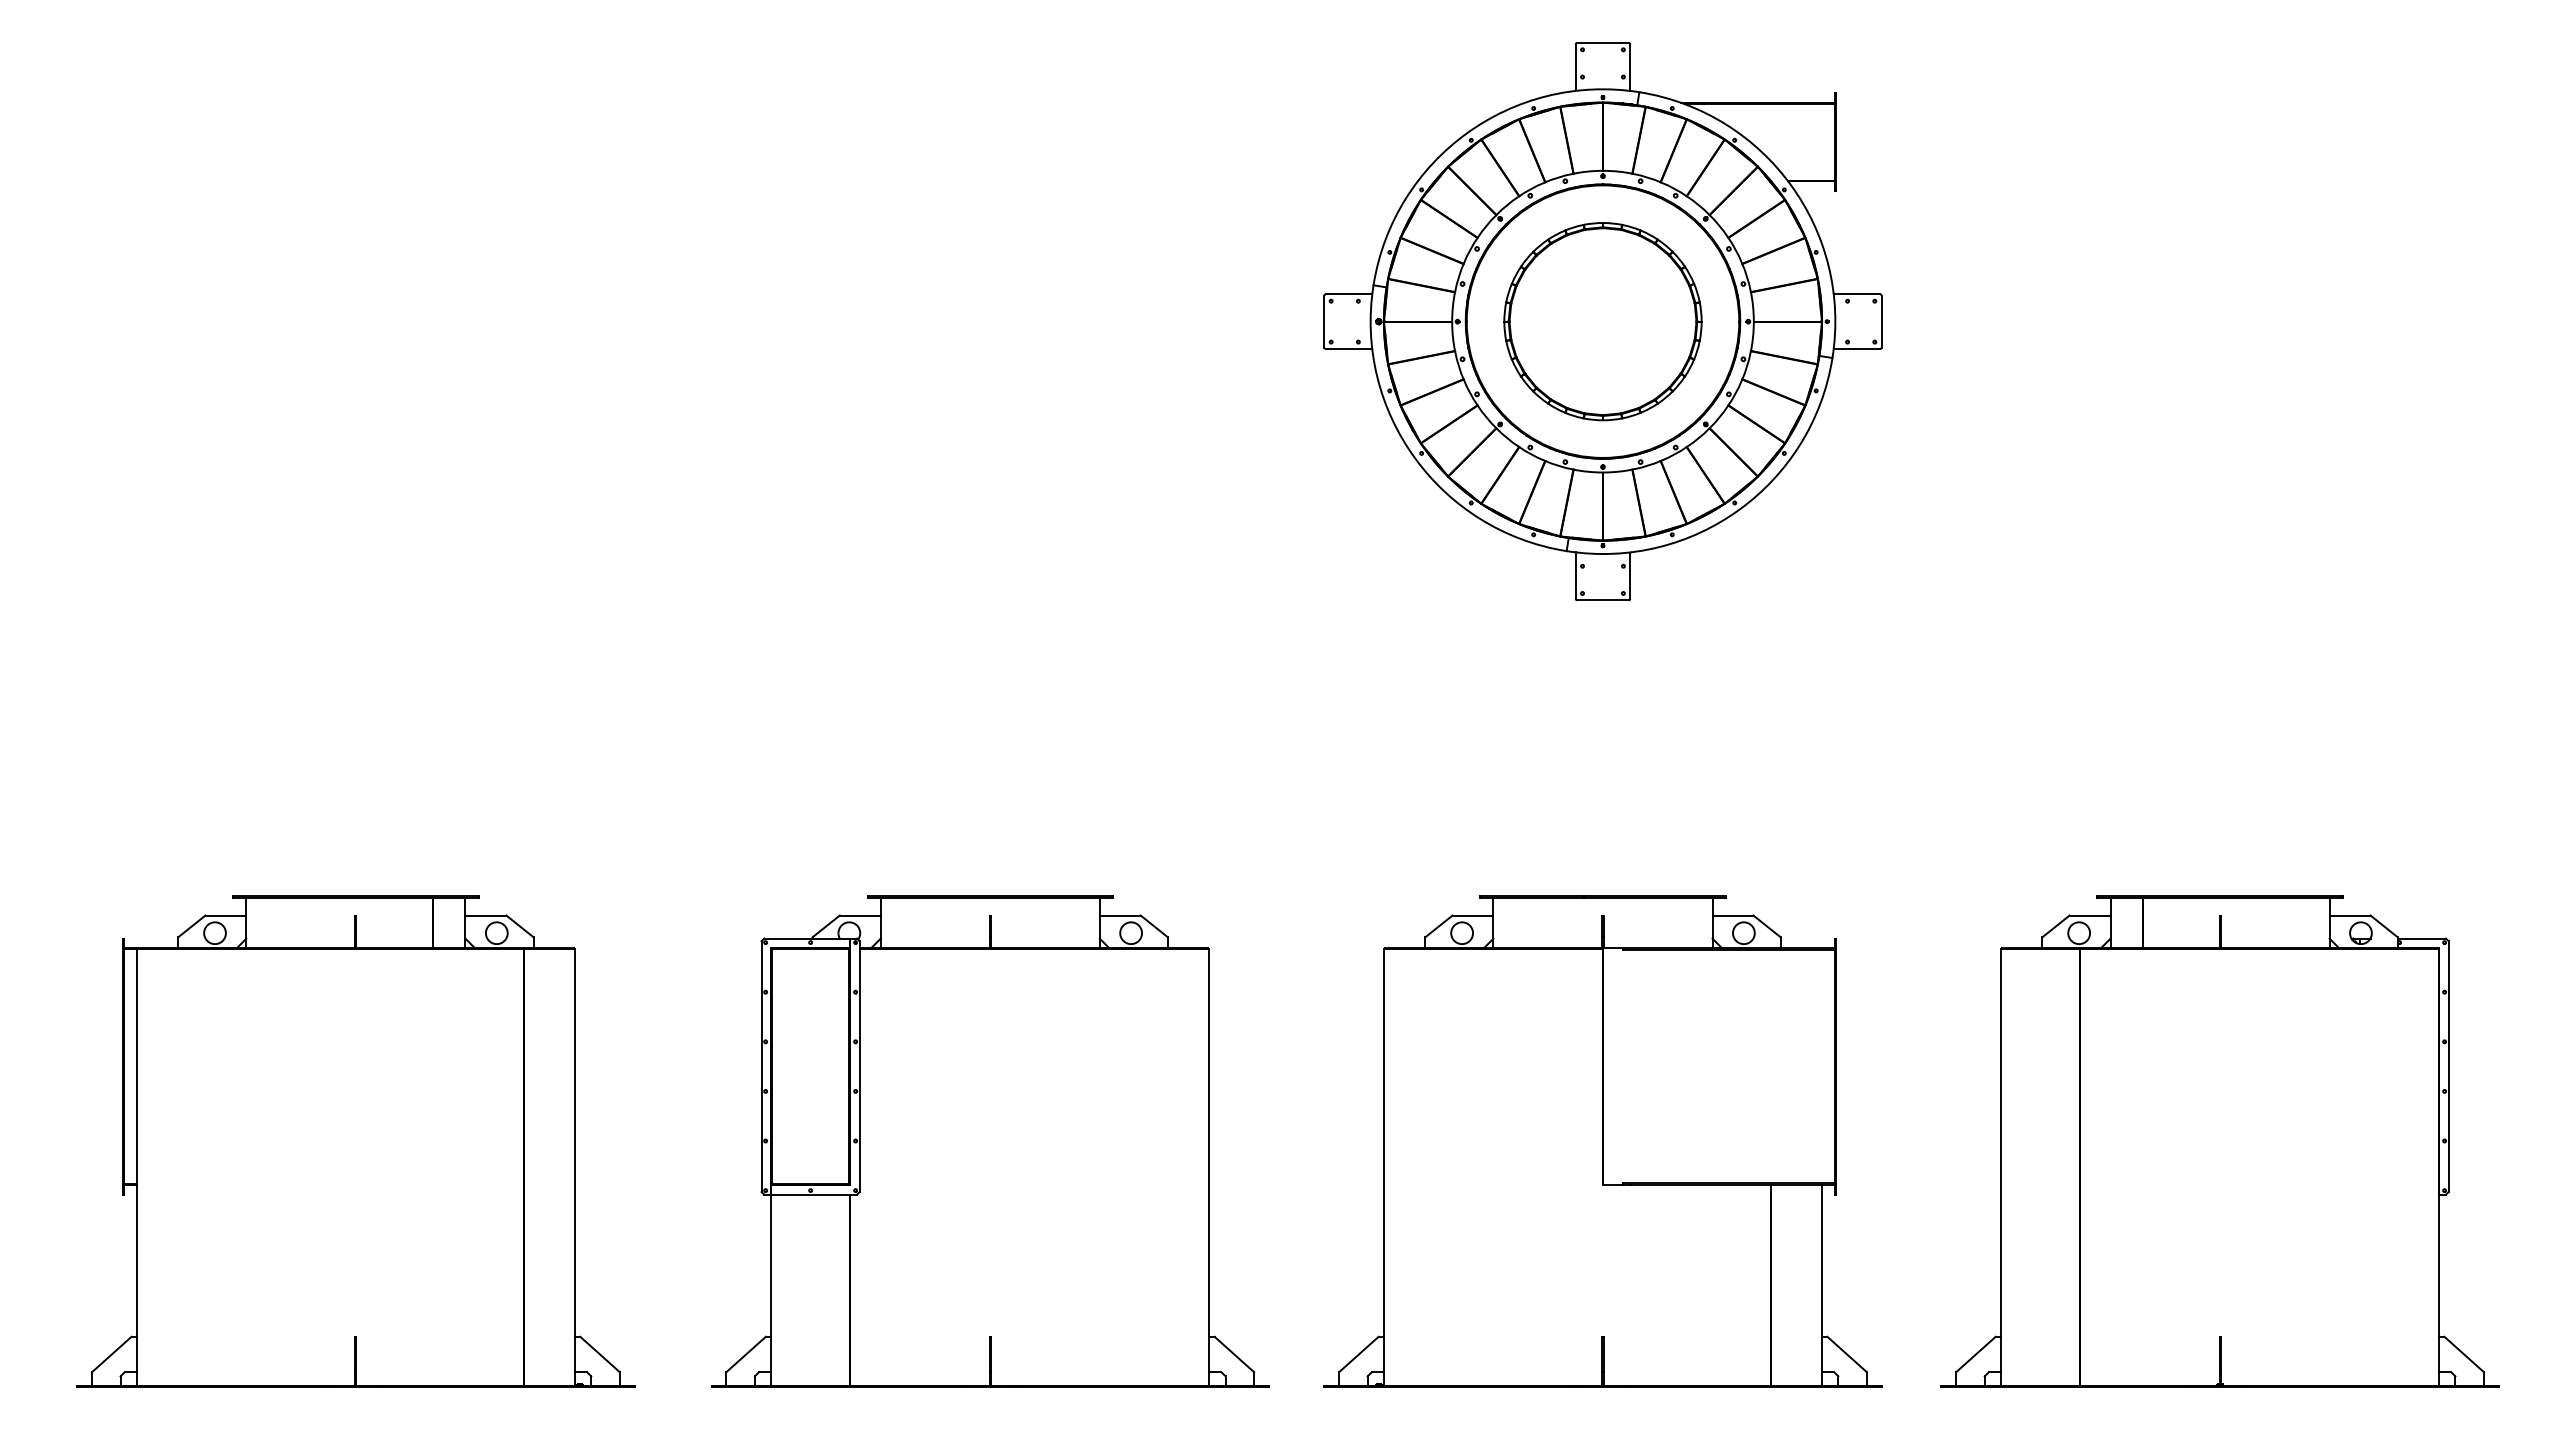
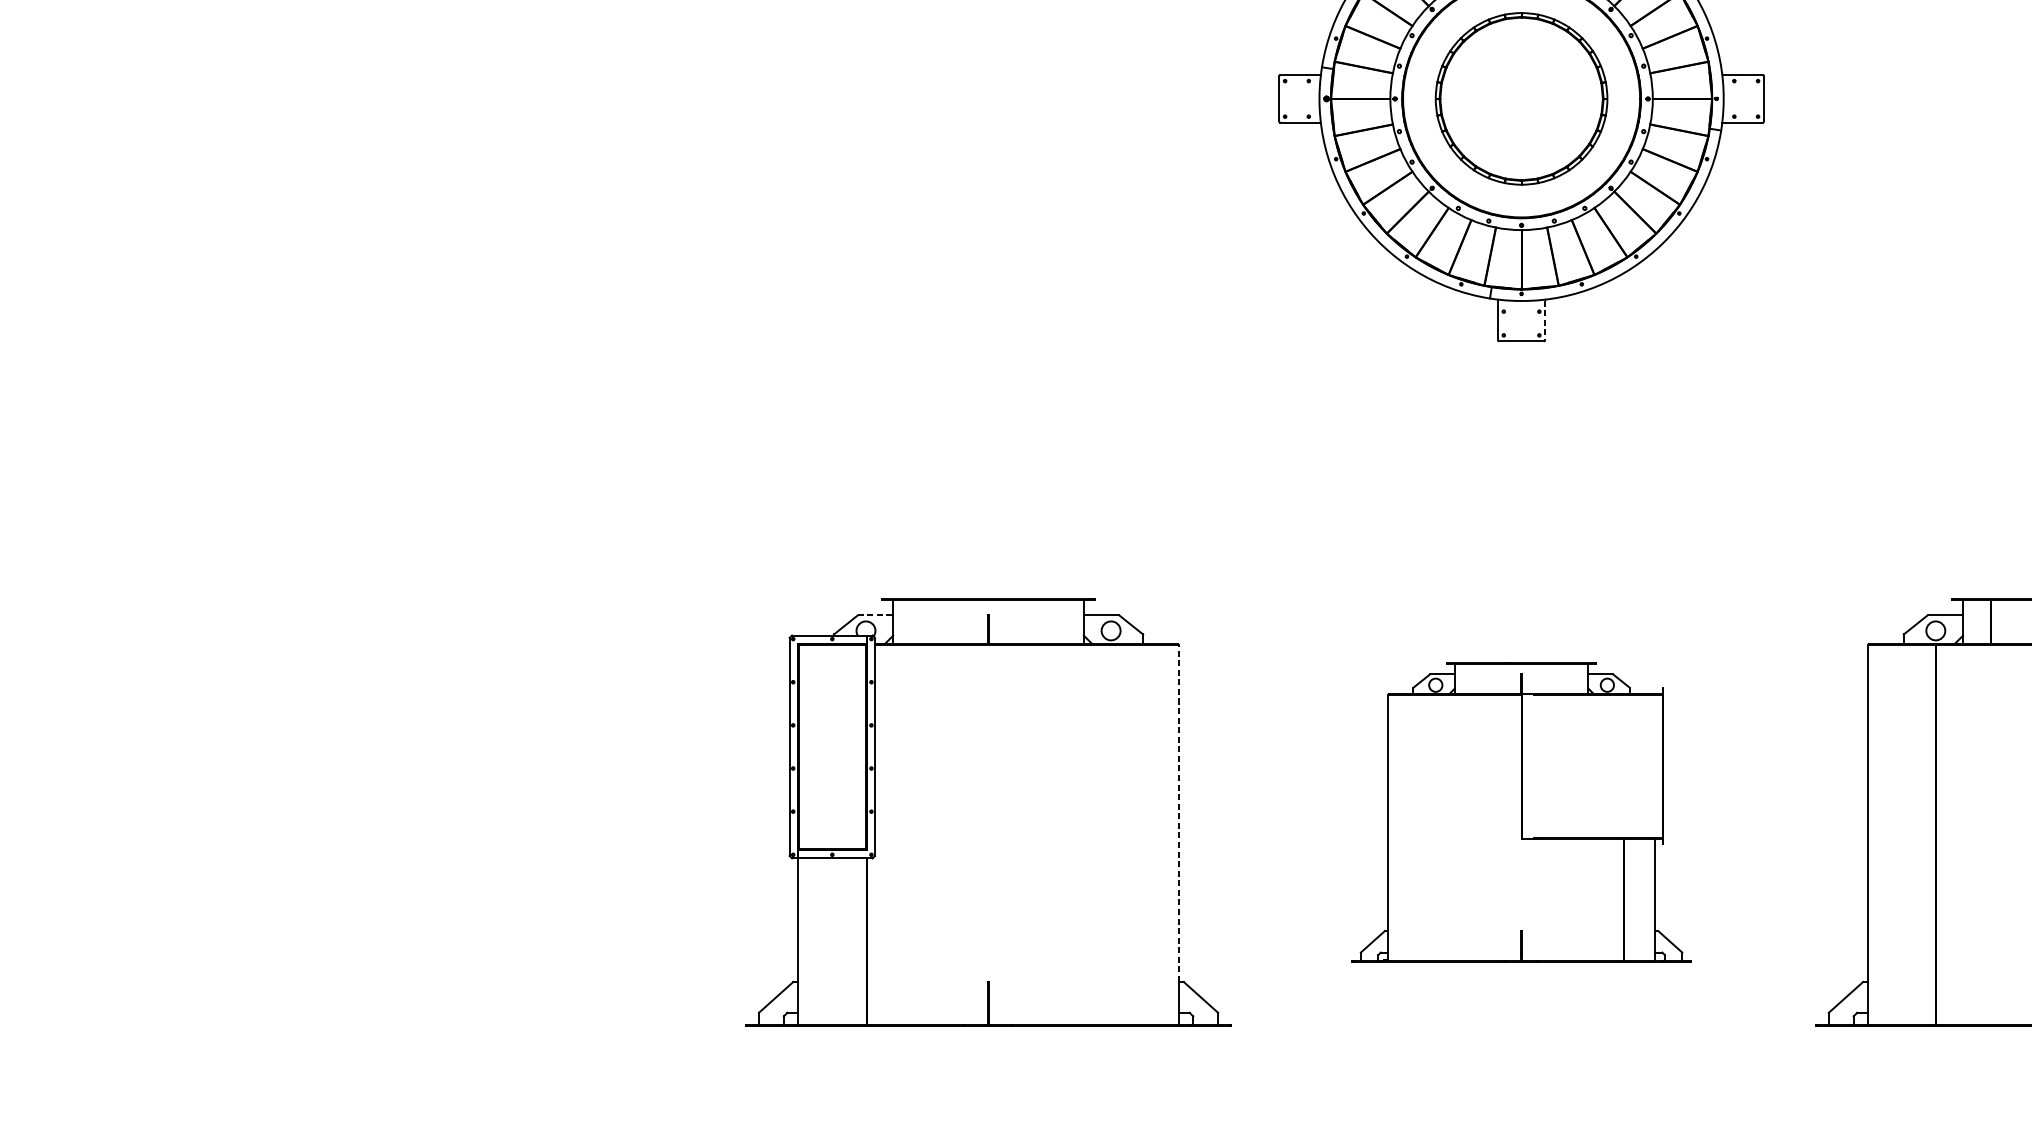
line: (1630, 576) -> (1545, 320), solid -> dashed
line: (860, 915) -> (875, 615), solid -> dashed
part: (355, 1141) -> (436, 812), removed
part: (1602, 1141) -> (1521, 812), size x0.7
line: (1209, 1142) -> (1179, 812), solid -> dashed

